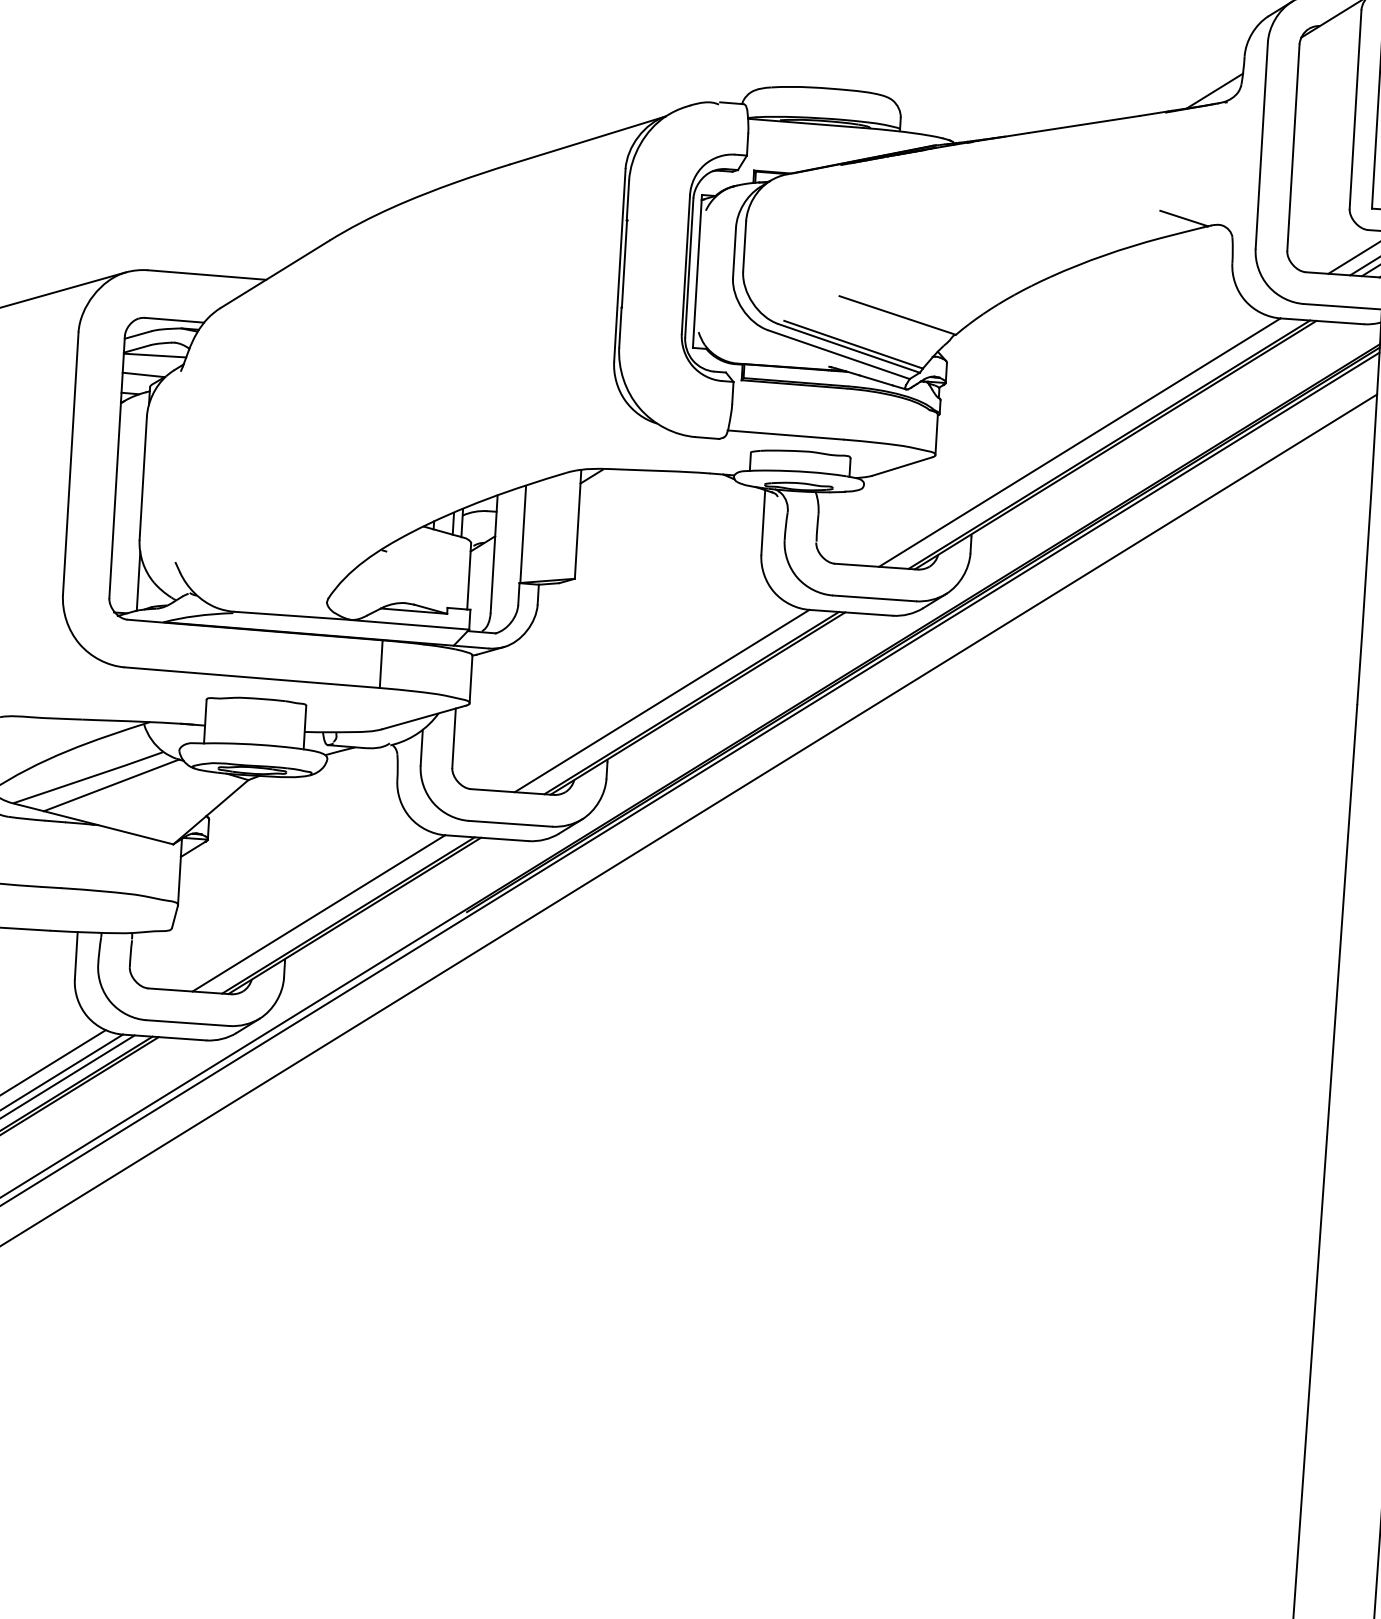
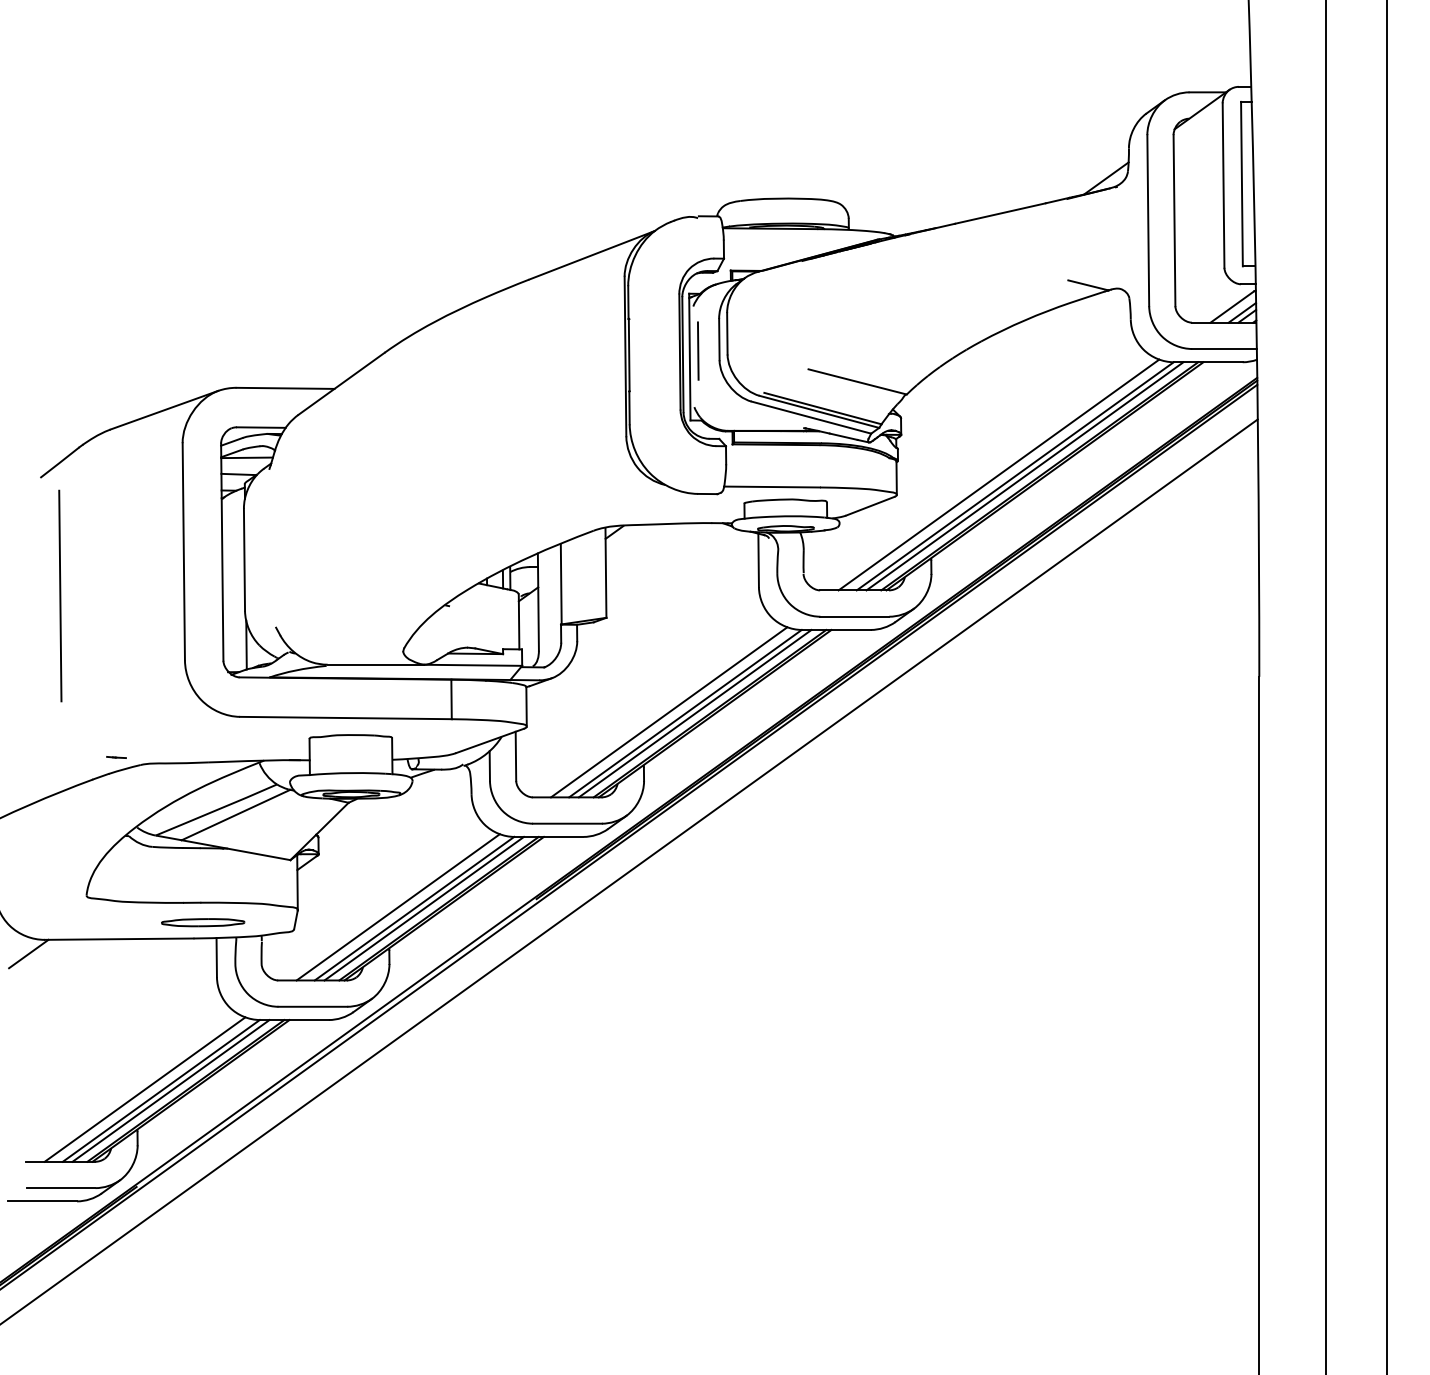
line: (707, 264) -> (697, 350), added
line: (1059, 439) -> (998, 474), added
line: (1090, 443) -> (1024, 476), added
line: (642, 698) -> (669, 712), added
line: (673, 701) -> (694, 713), added
line: (298, 910) -> (397, 907), added
part: (63, 912) -> (203, 922), added
line: (329, 913) -> (423, 908), added

